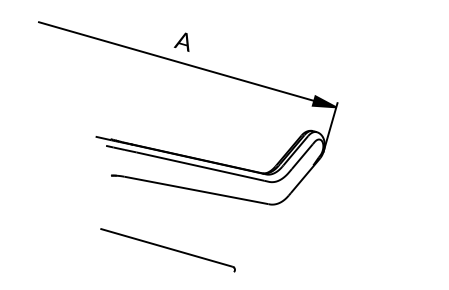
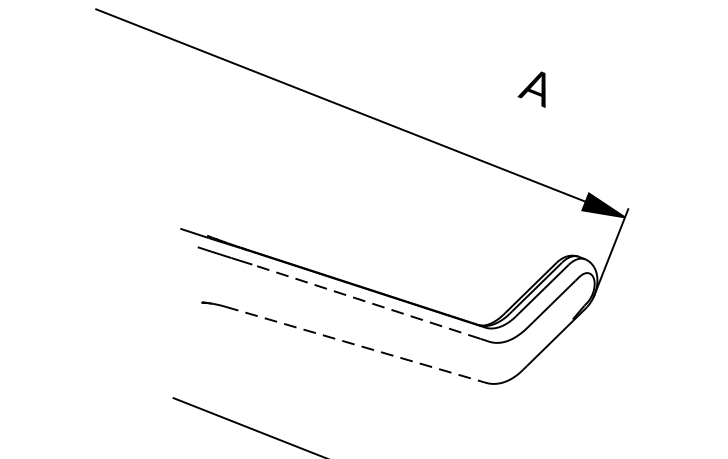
text: (181, 41) -> (532, 87), moved
line: (199, 166) -> (364, 301), solid -> dashed
line: (196, 190) -> (355, 344), solid -> dashed

